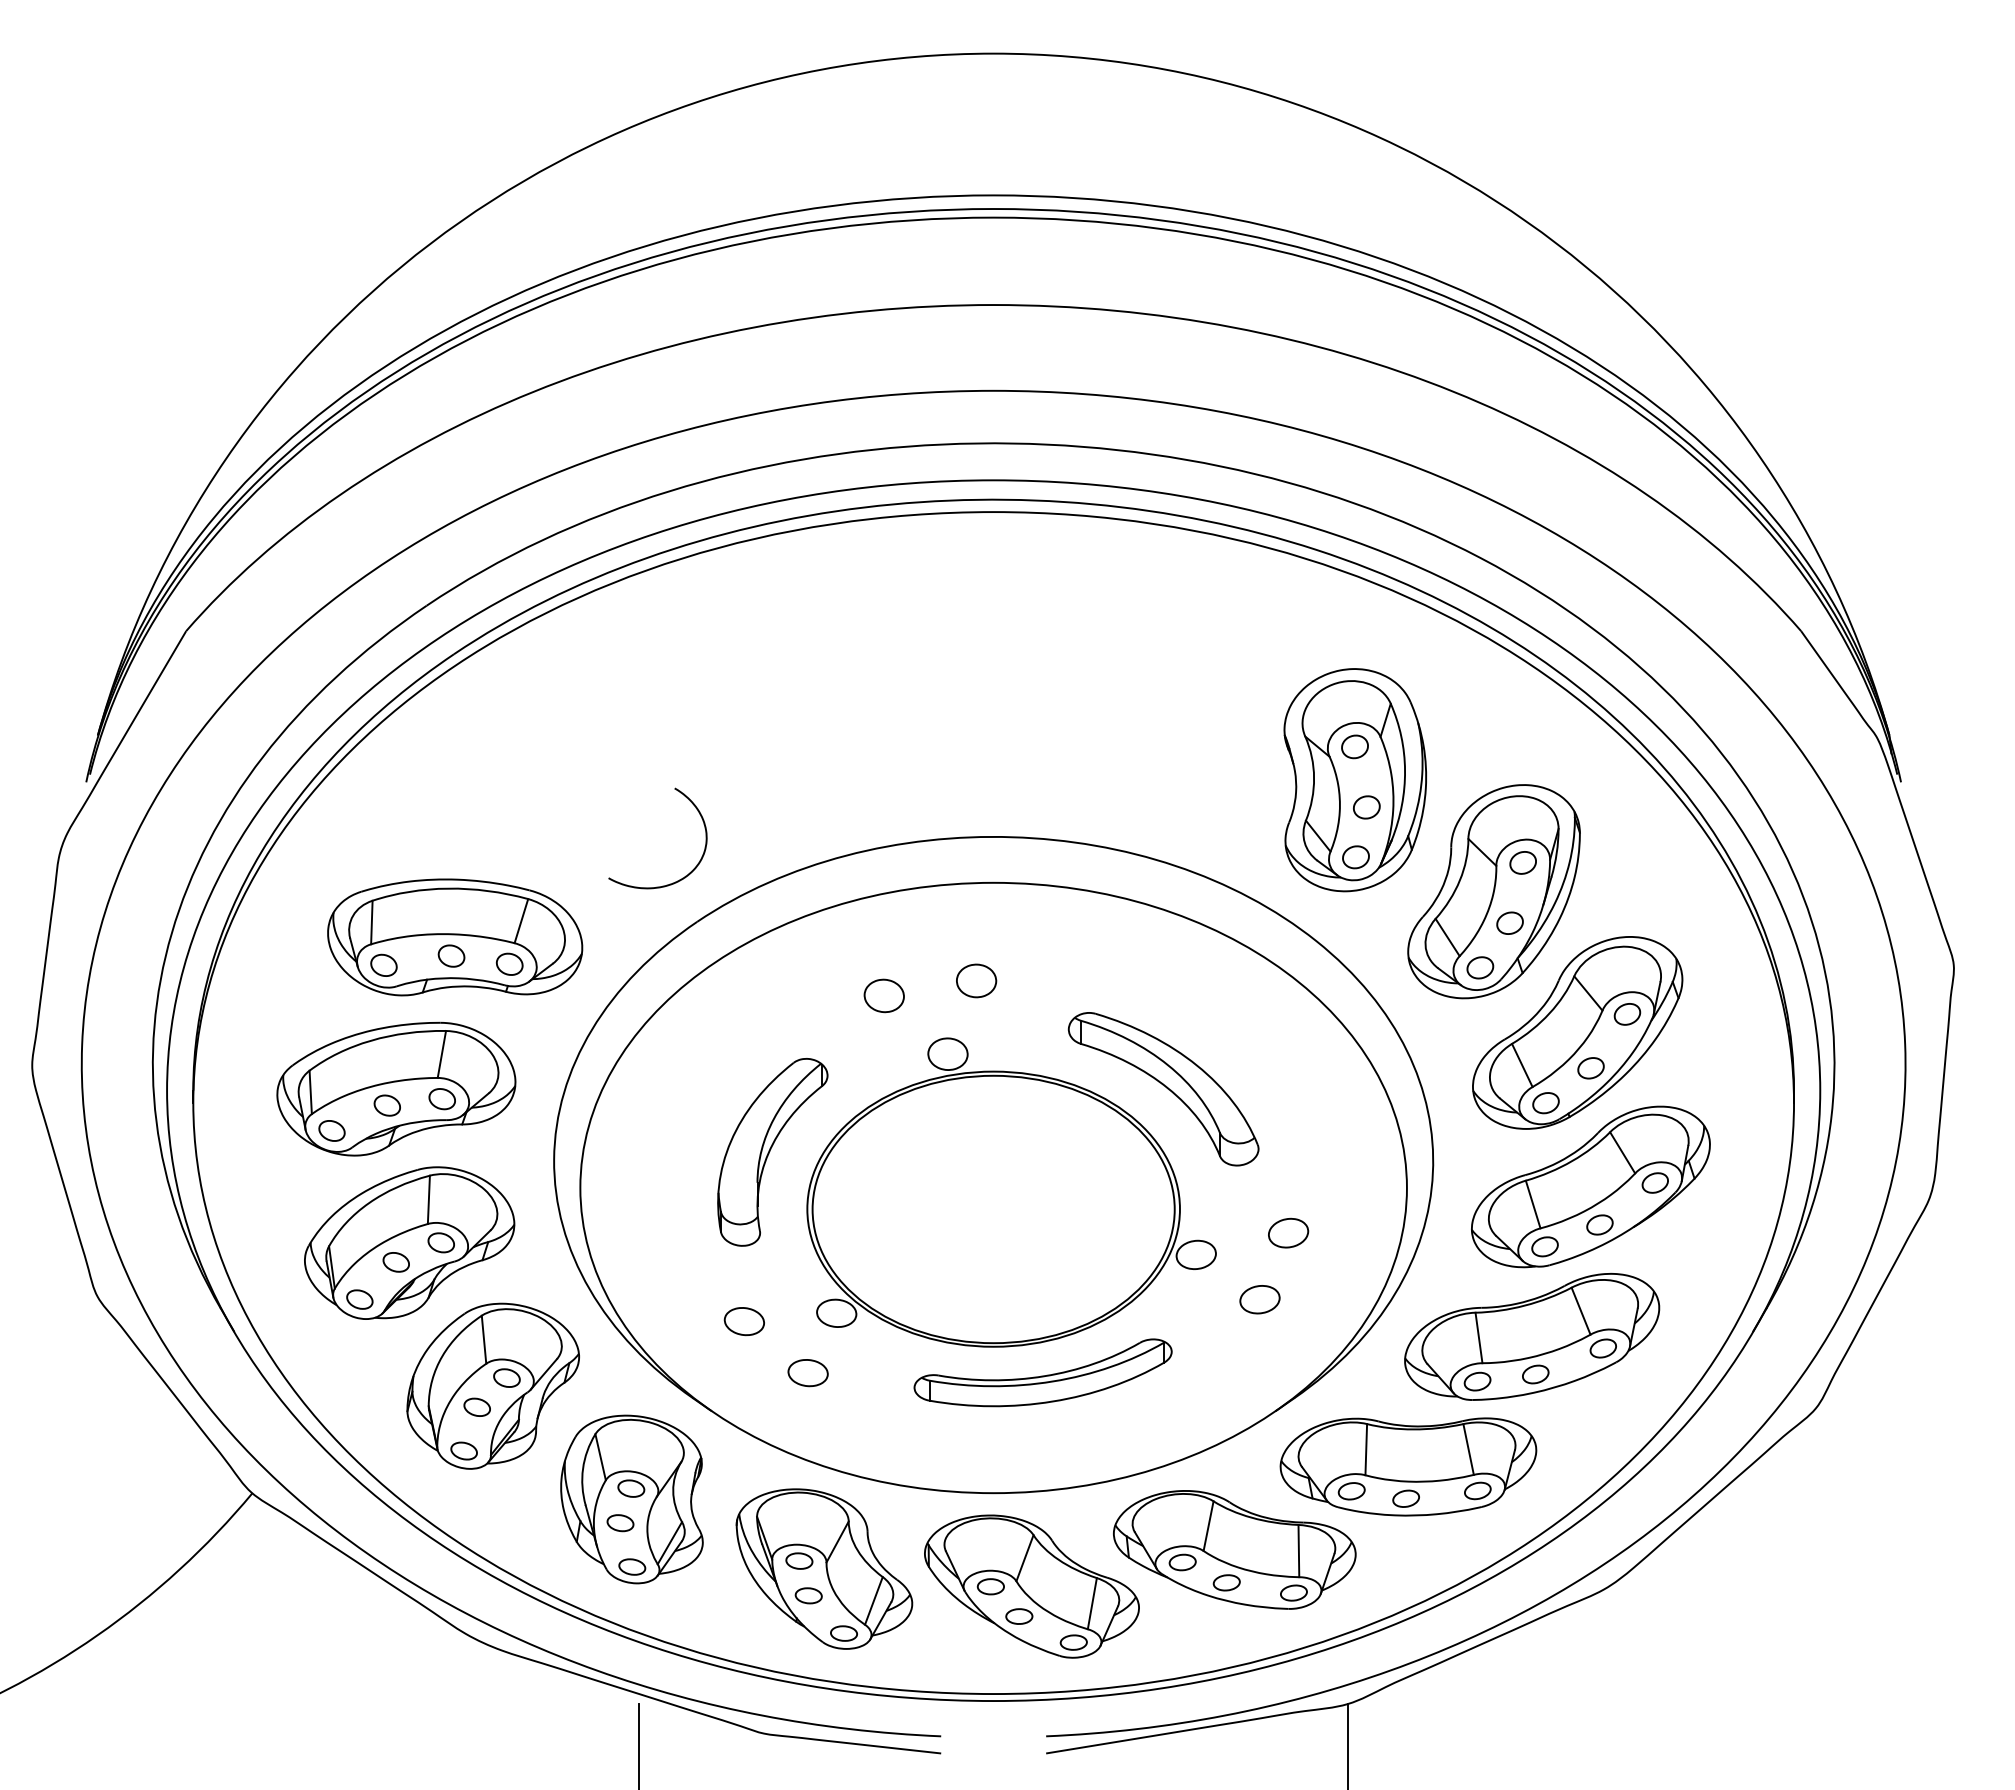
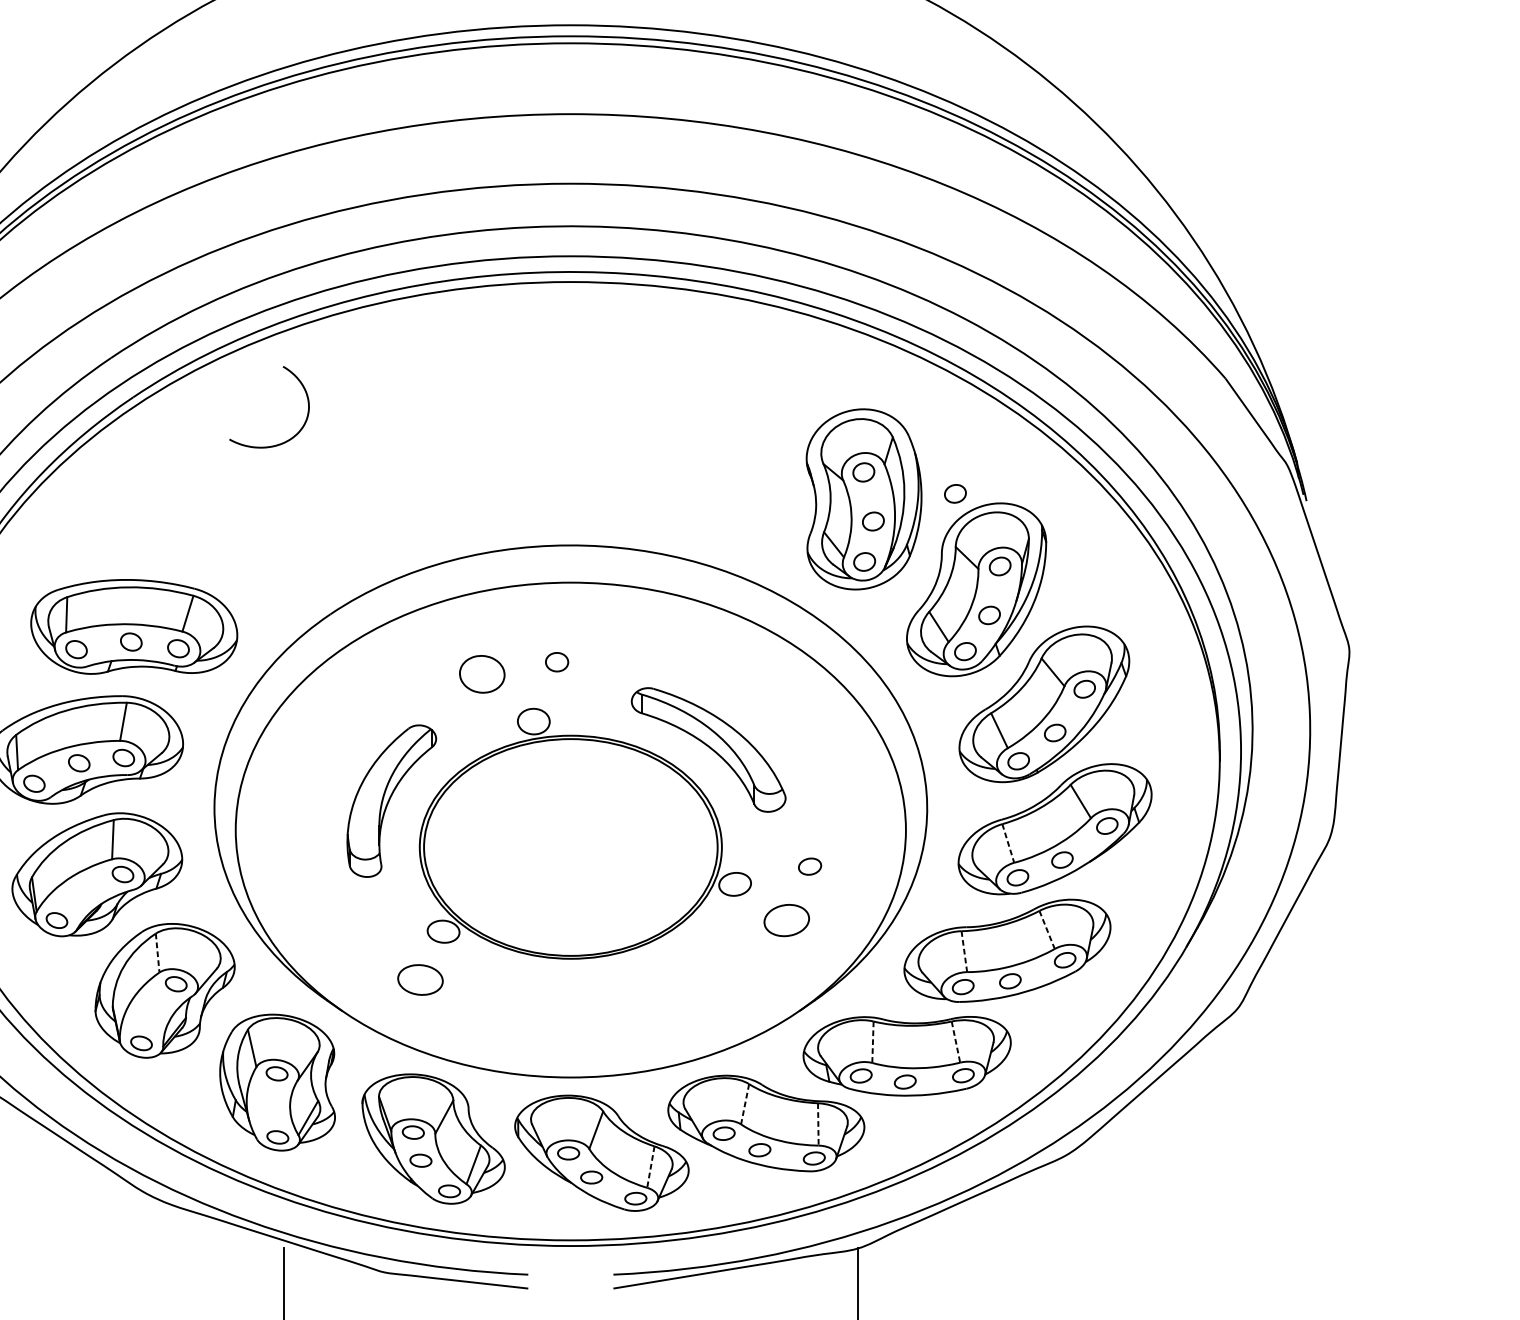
part: (1467, 773) -> (955, 494), added
curve: (682, 877) -> (289, 438), moved
part: (976, 980) -> (556, 661), size x0.7
part: (883, 995) -> (481, 674), size x1.4
line: (1533, 1204) -> (1008, 843), solid -> dashed
part: (1288, 1232) -> (809, 866), size x0.7
part: (395, 1262) -> (85, 890), removed
part: (1259, 1299) -> (786, 920), size x1.4
line: (1581, 1311) -> (1047, 930), solid -> dashed
part: (743, 1321) -> (368, 938), removed
line: (1479, 1338) -> (964, 952), solid -> dashed
line: (484, 1340) -> (158, 953), solid -> dashed
part: (1042, 1372) -> (610, 979), removed
part: (807, 1373) -> (419, 980), size x1.4
part: (476, 1406) -> (151, 1007), removed
line: (1366, 1449) -> (873, 1042), solid -> dashed
line: (1468, 1449) -> (955, 1042), solid -> dashed
part: (620, 1523) -> (268, 1102), removed
line: (1208, 1526) -> (745, 1104), solid -> dashed
line: (1298, 1551) -> (818, 1124), solid -> dashed
line: (1092, 1603) -> (650, 1166), solid -> dashed

